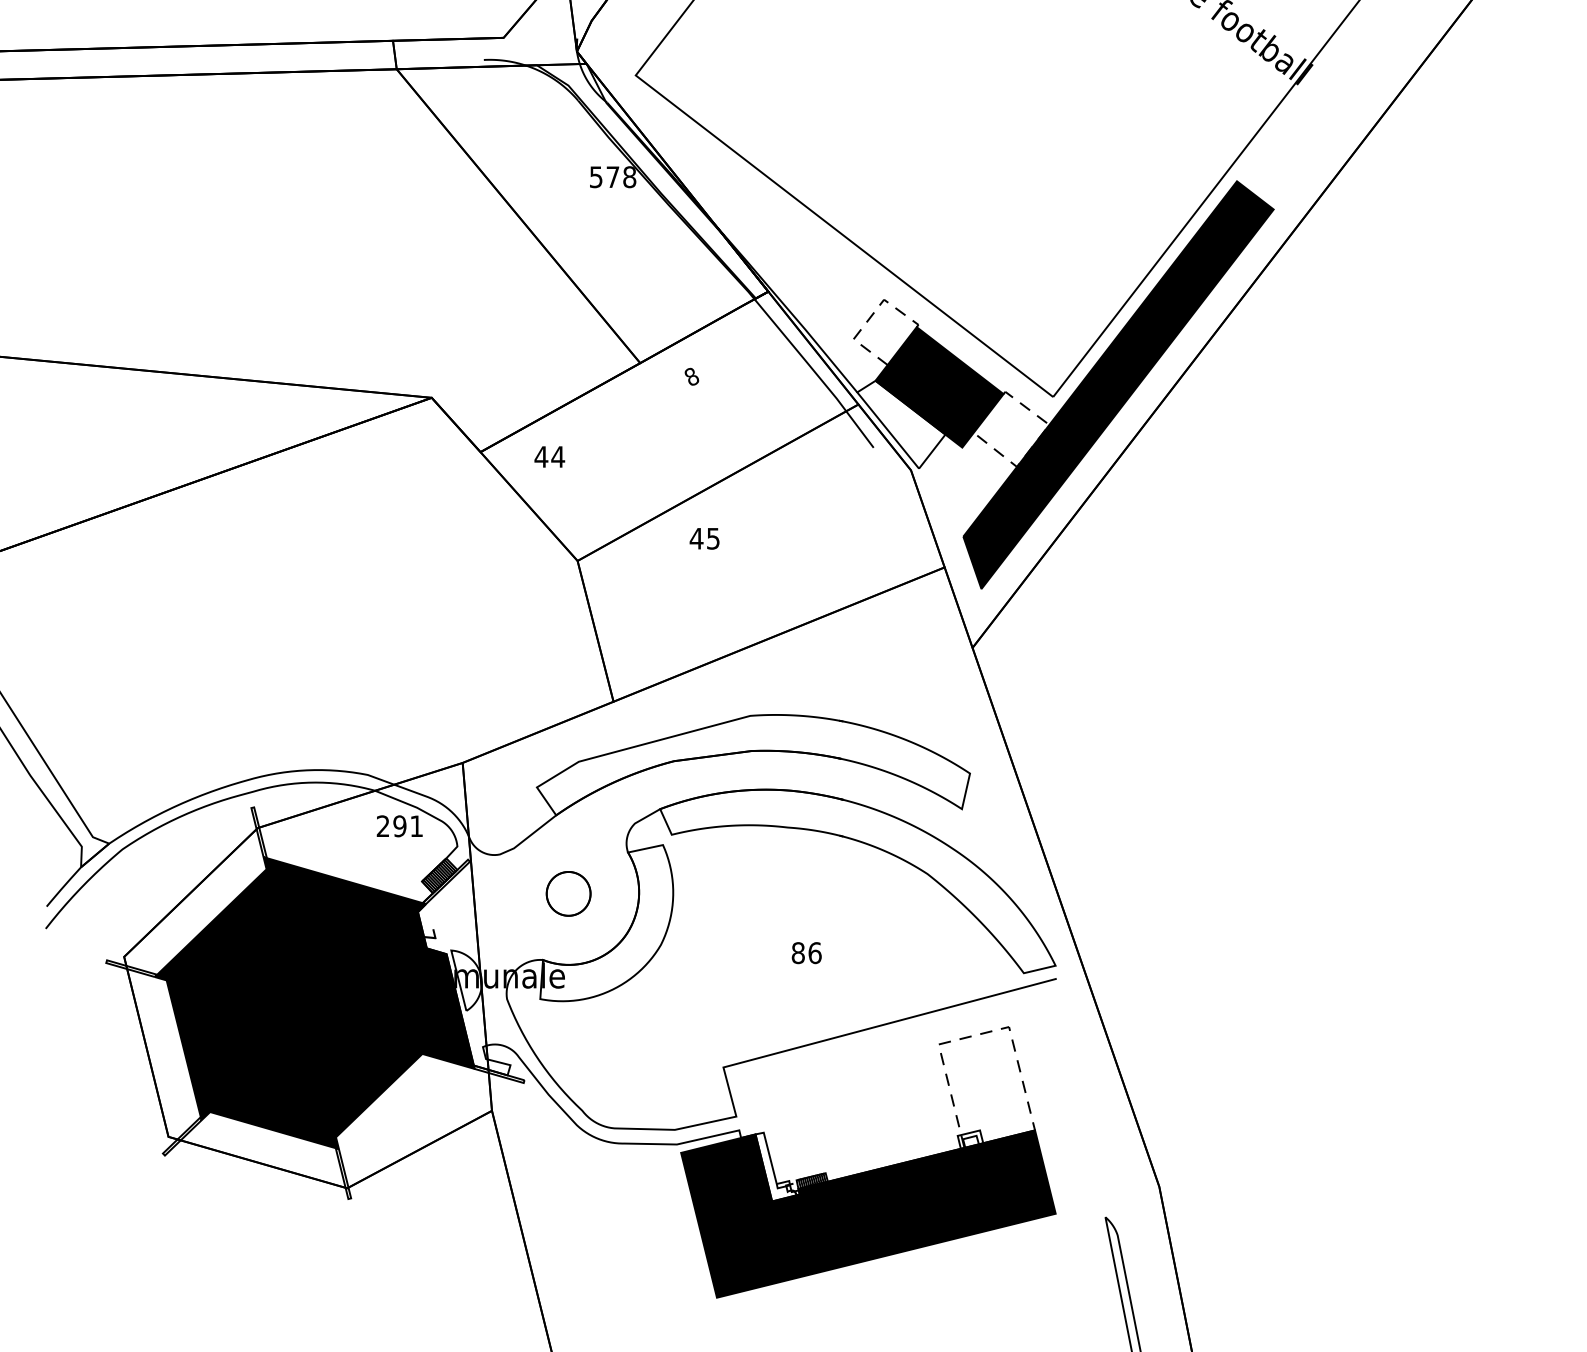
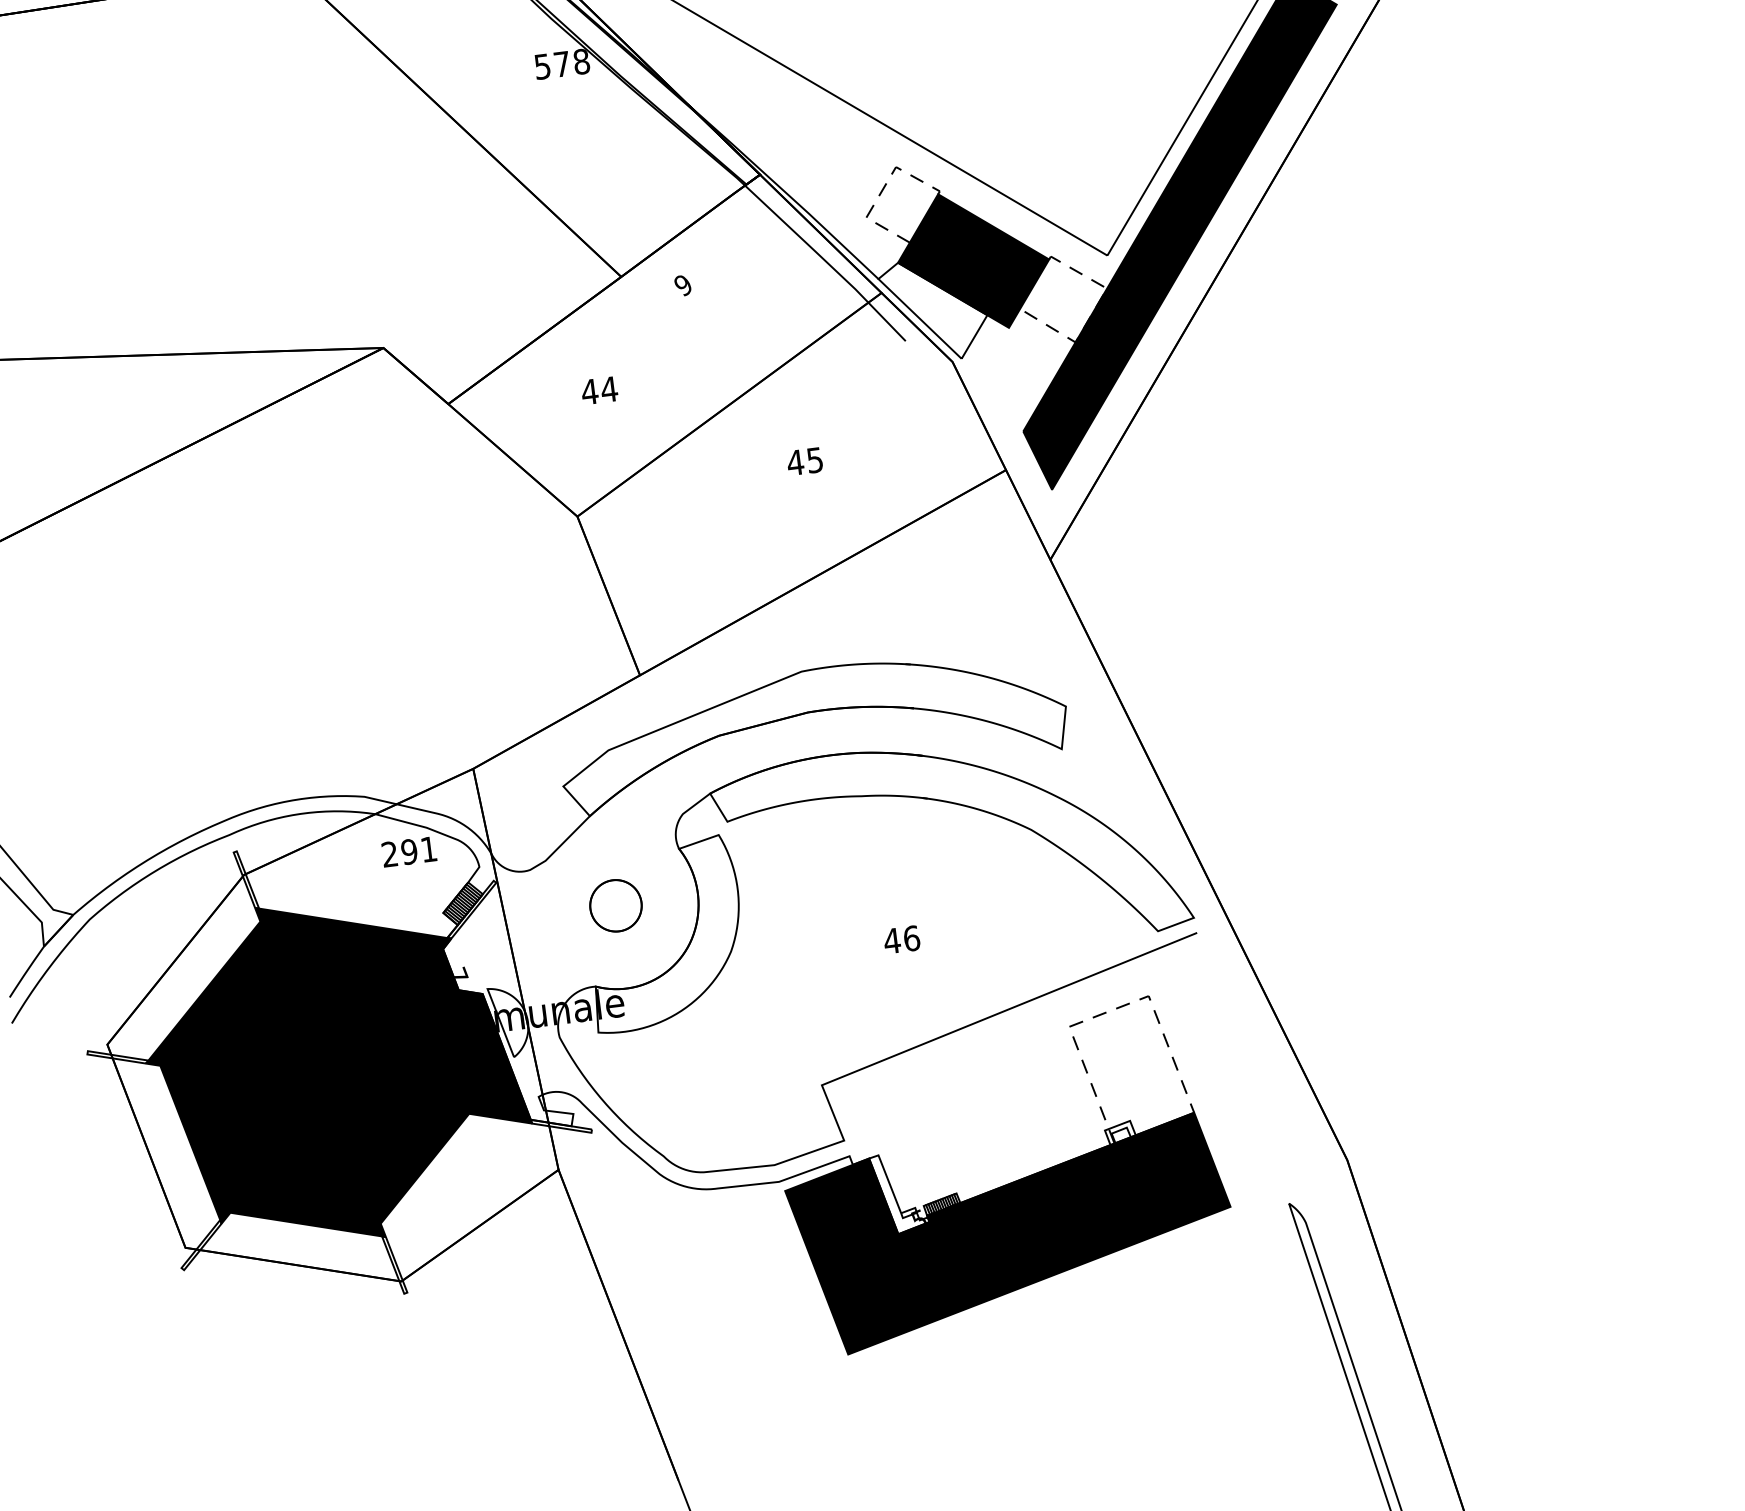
text: (691, 376) -> (682, 284), 8 -> 9
text: (549, 456) -> (599, 390), moved
text: (704, 538) -> (804, 461), moved
text: (798, 953) -> (892, 941), 86 -> 46

